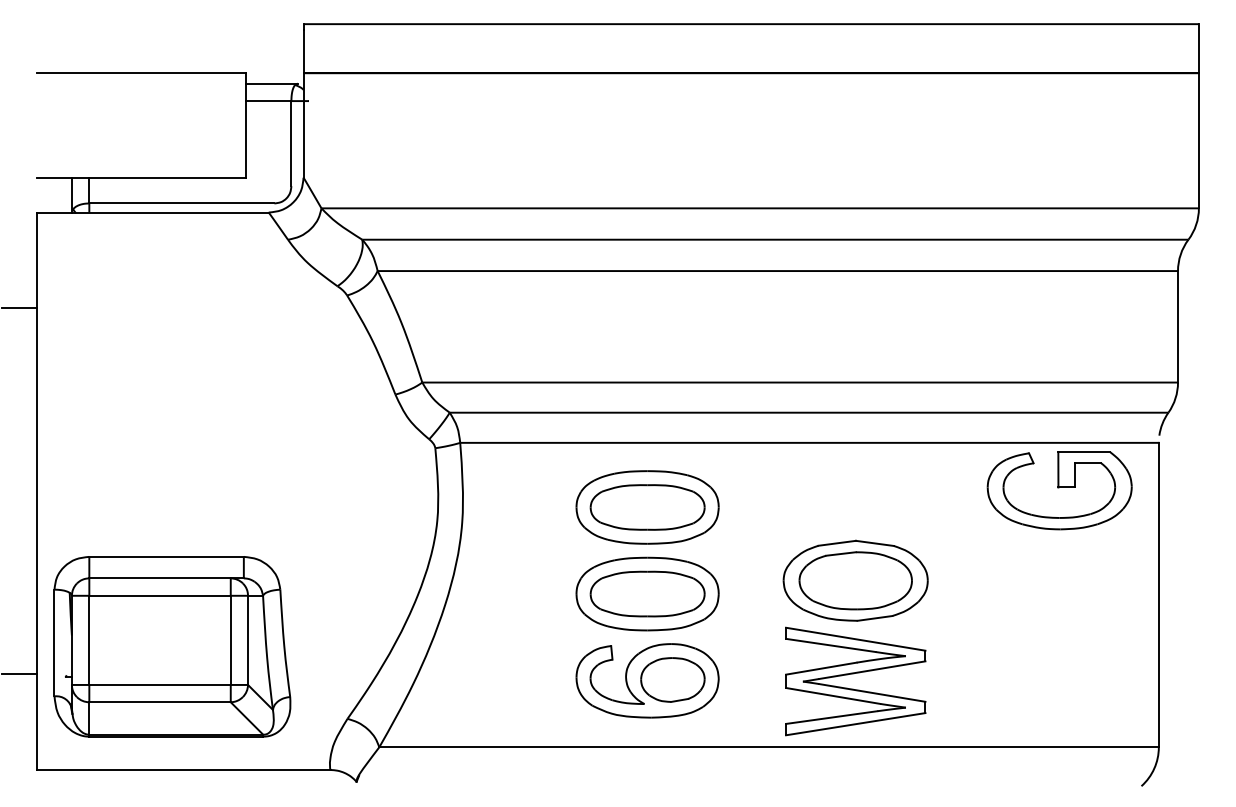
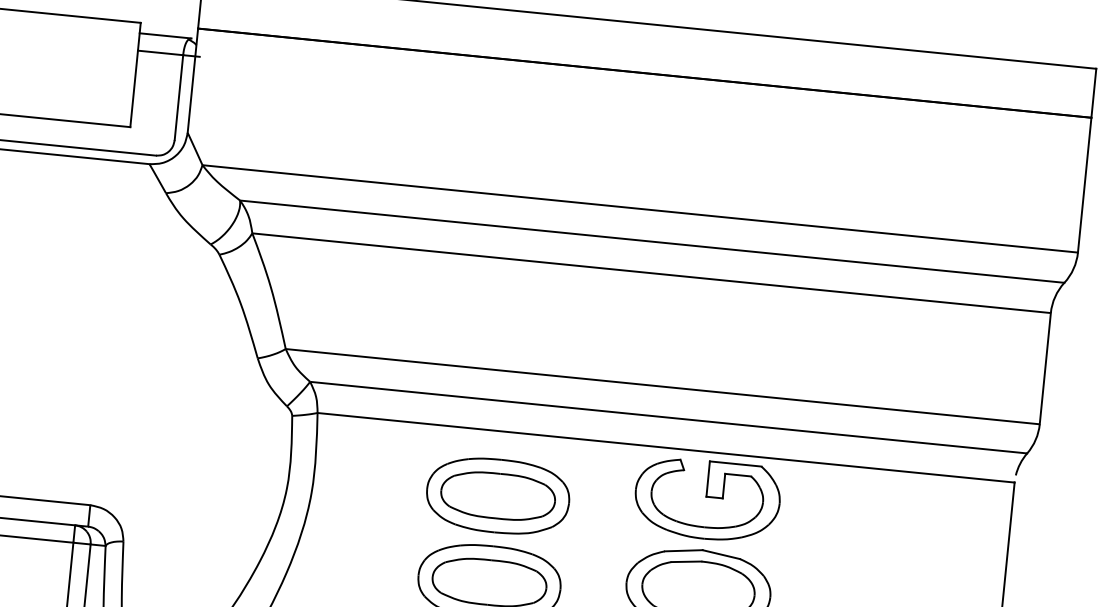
part: (1059, 490) -> (707, 499), moved

